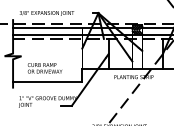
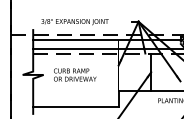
text: (44, 68) -> (74, 75), moved

